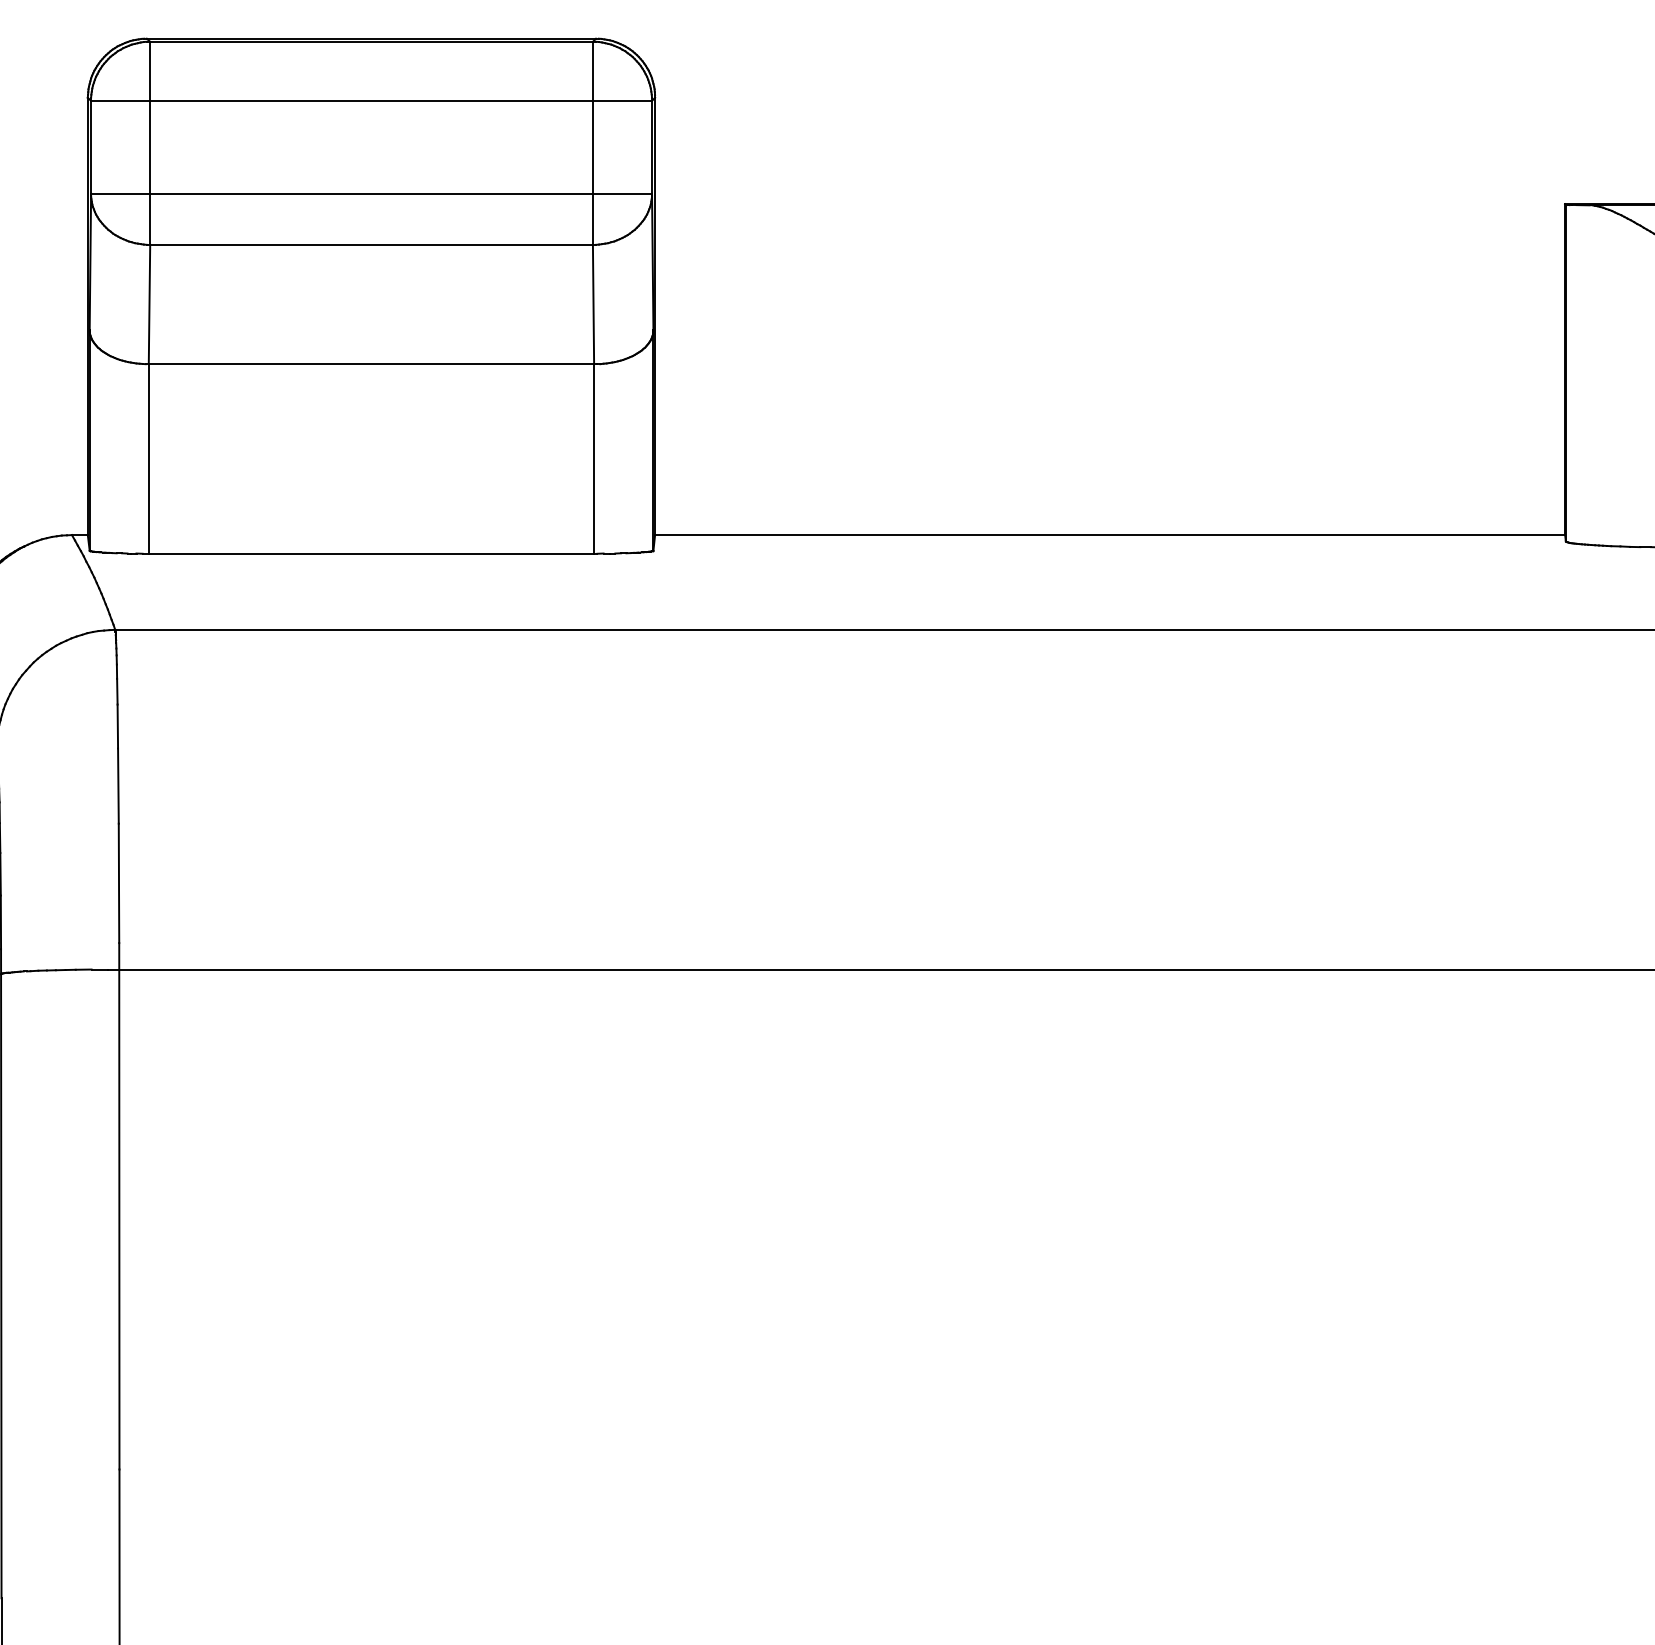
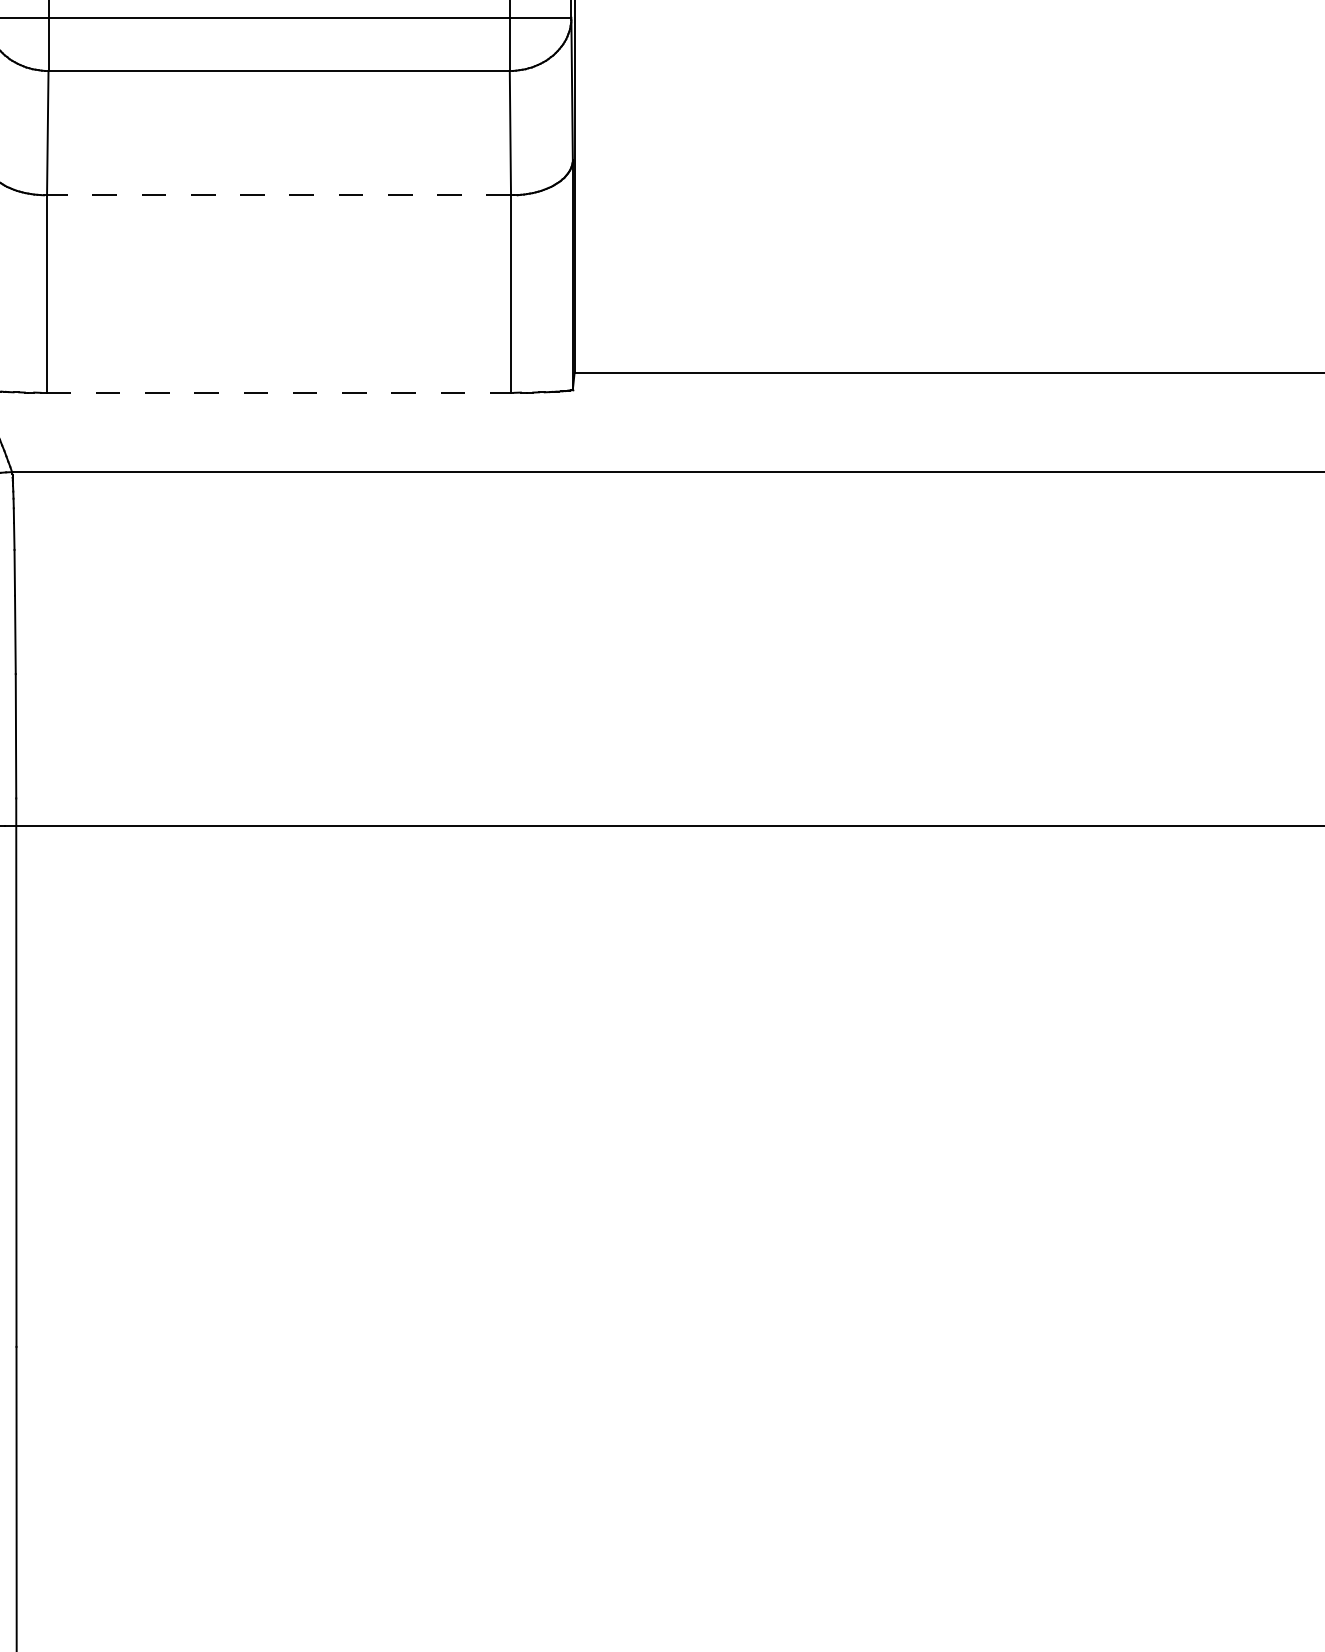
line: (371, 364) -> (279, 195), solid -> dashed
line: (372, 553) -> (280, 392), solid -> dashed

